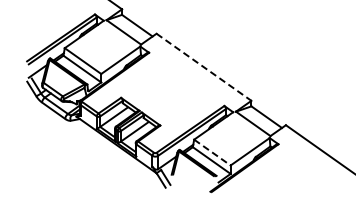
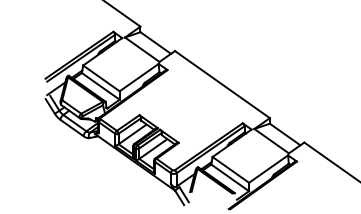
line: (204, 67) -> (222, 84), dashed -> solid
line: (213, 153) -> (231, 170), dashed -> solid

